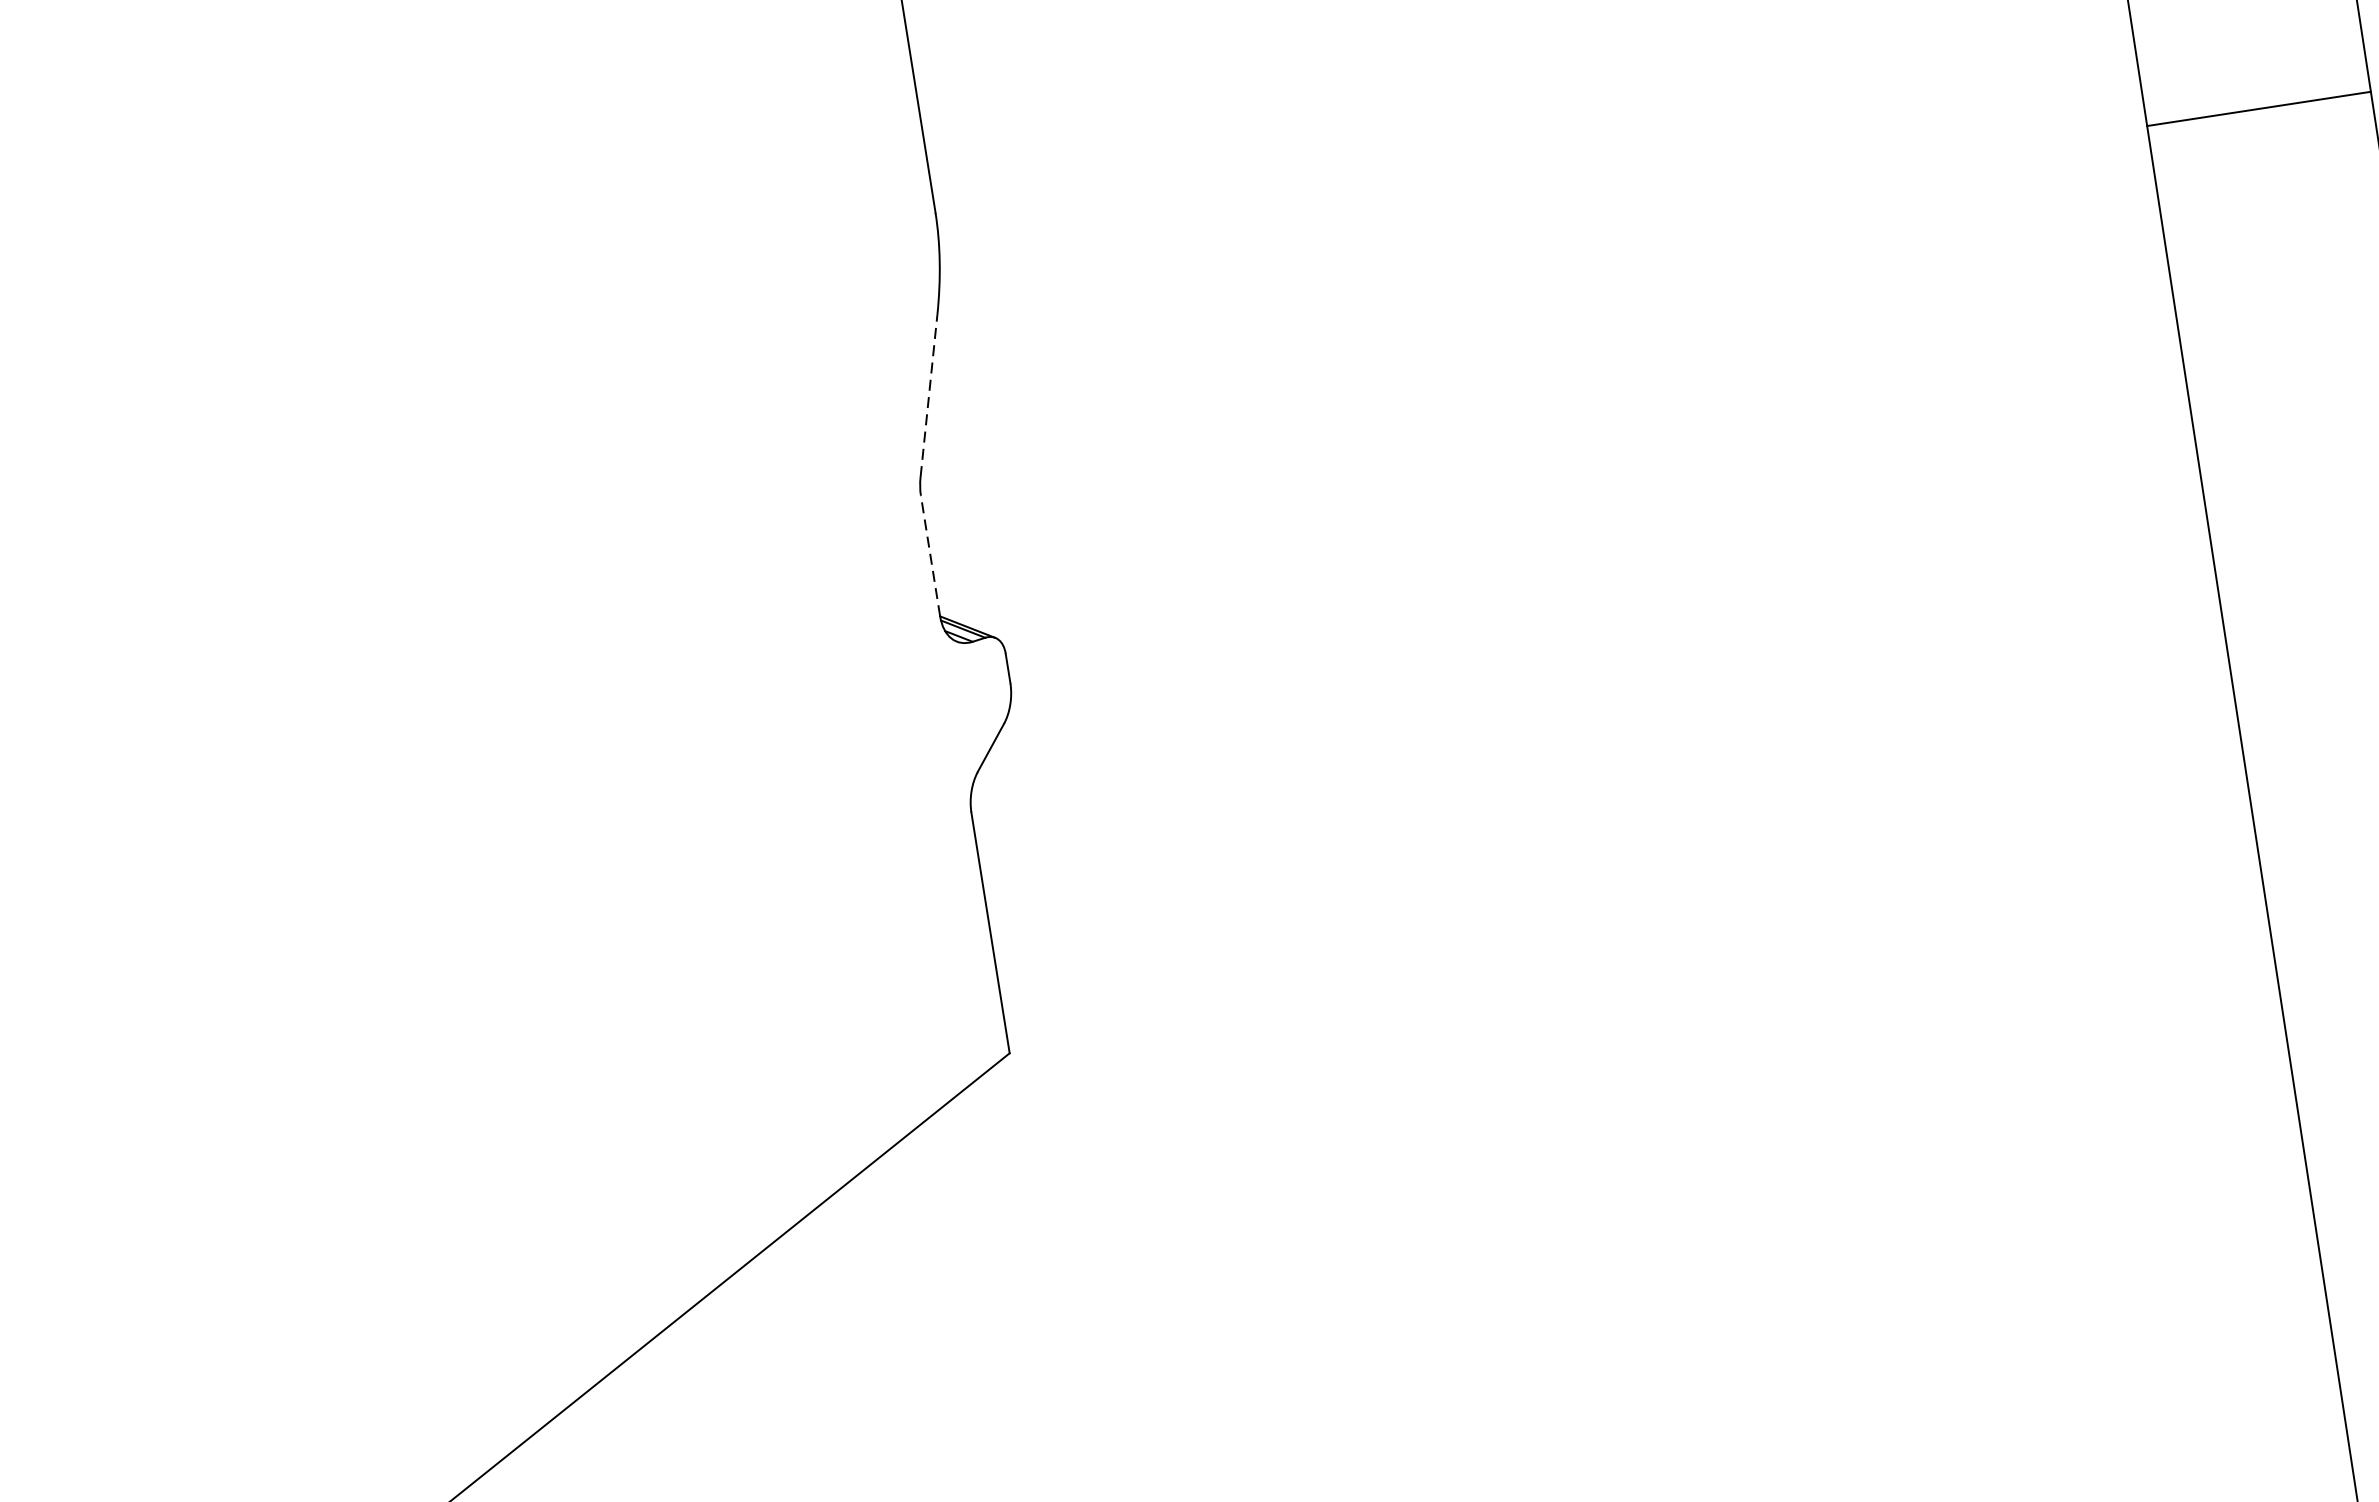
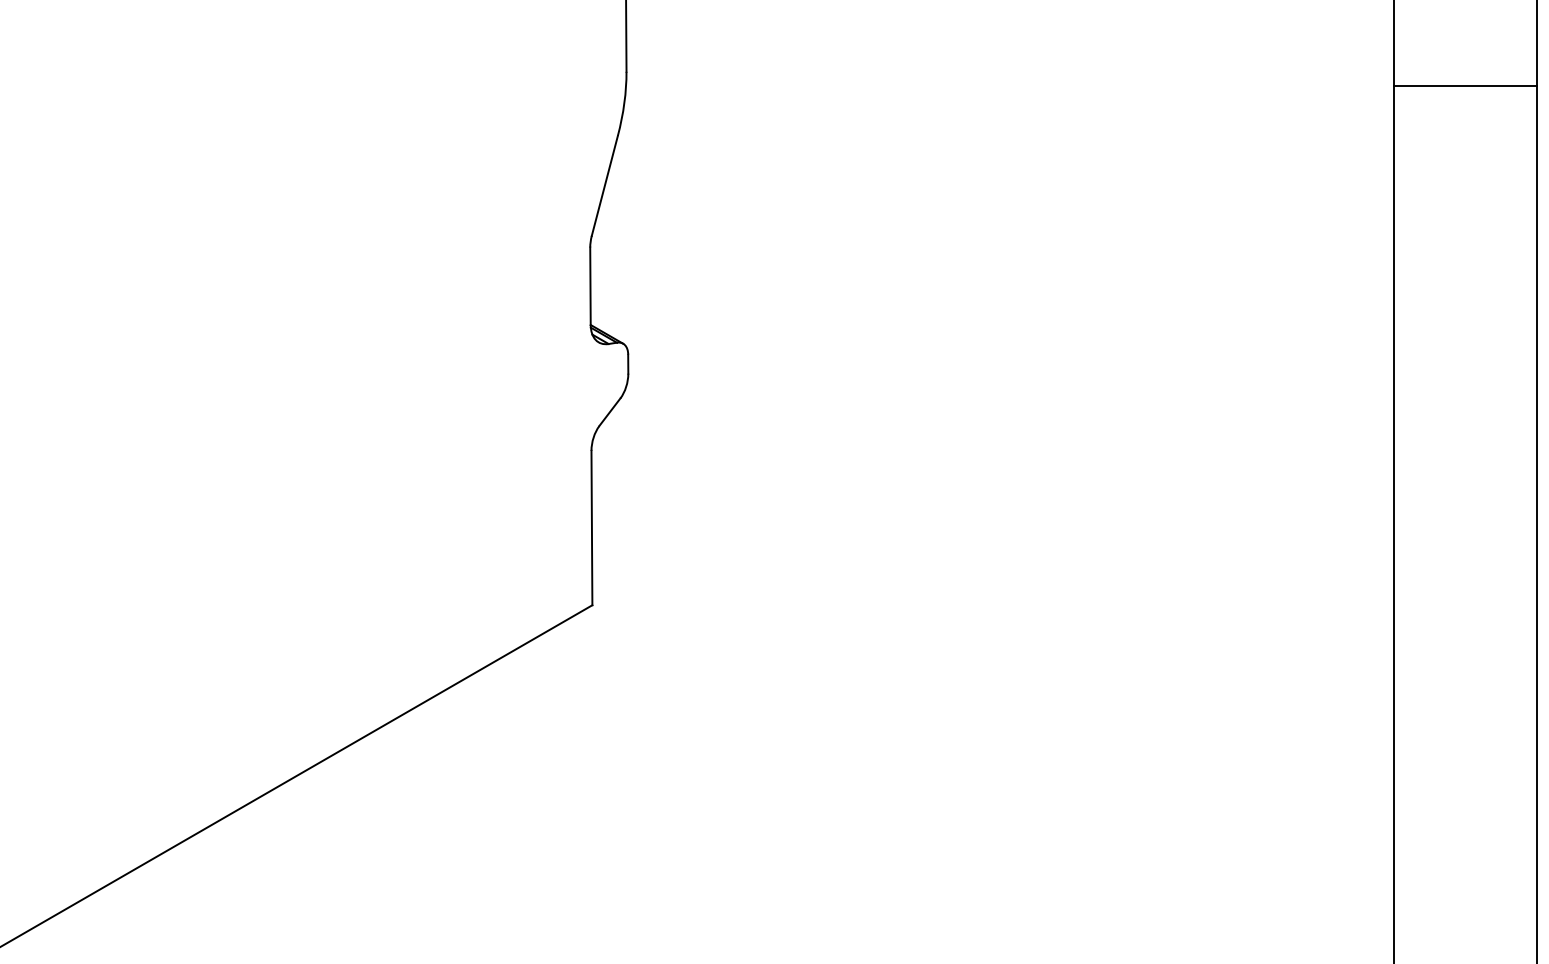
line: (2257, 108) -> (1464, 85), moved
line: (928, 395) -> (604, 185), dashed -> solid
line: (930, 556) -> (590, 286), dashed -> solid

